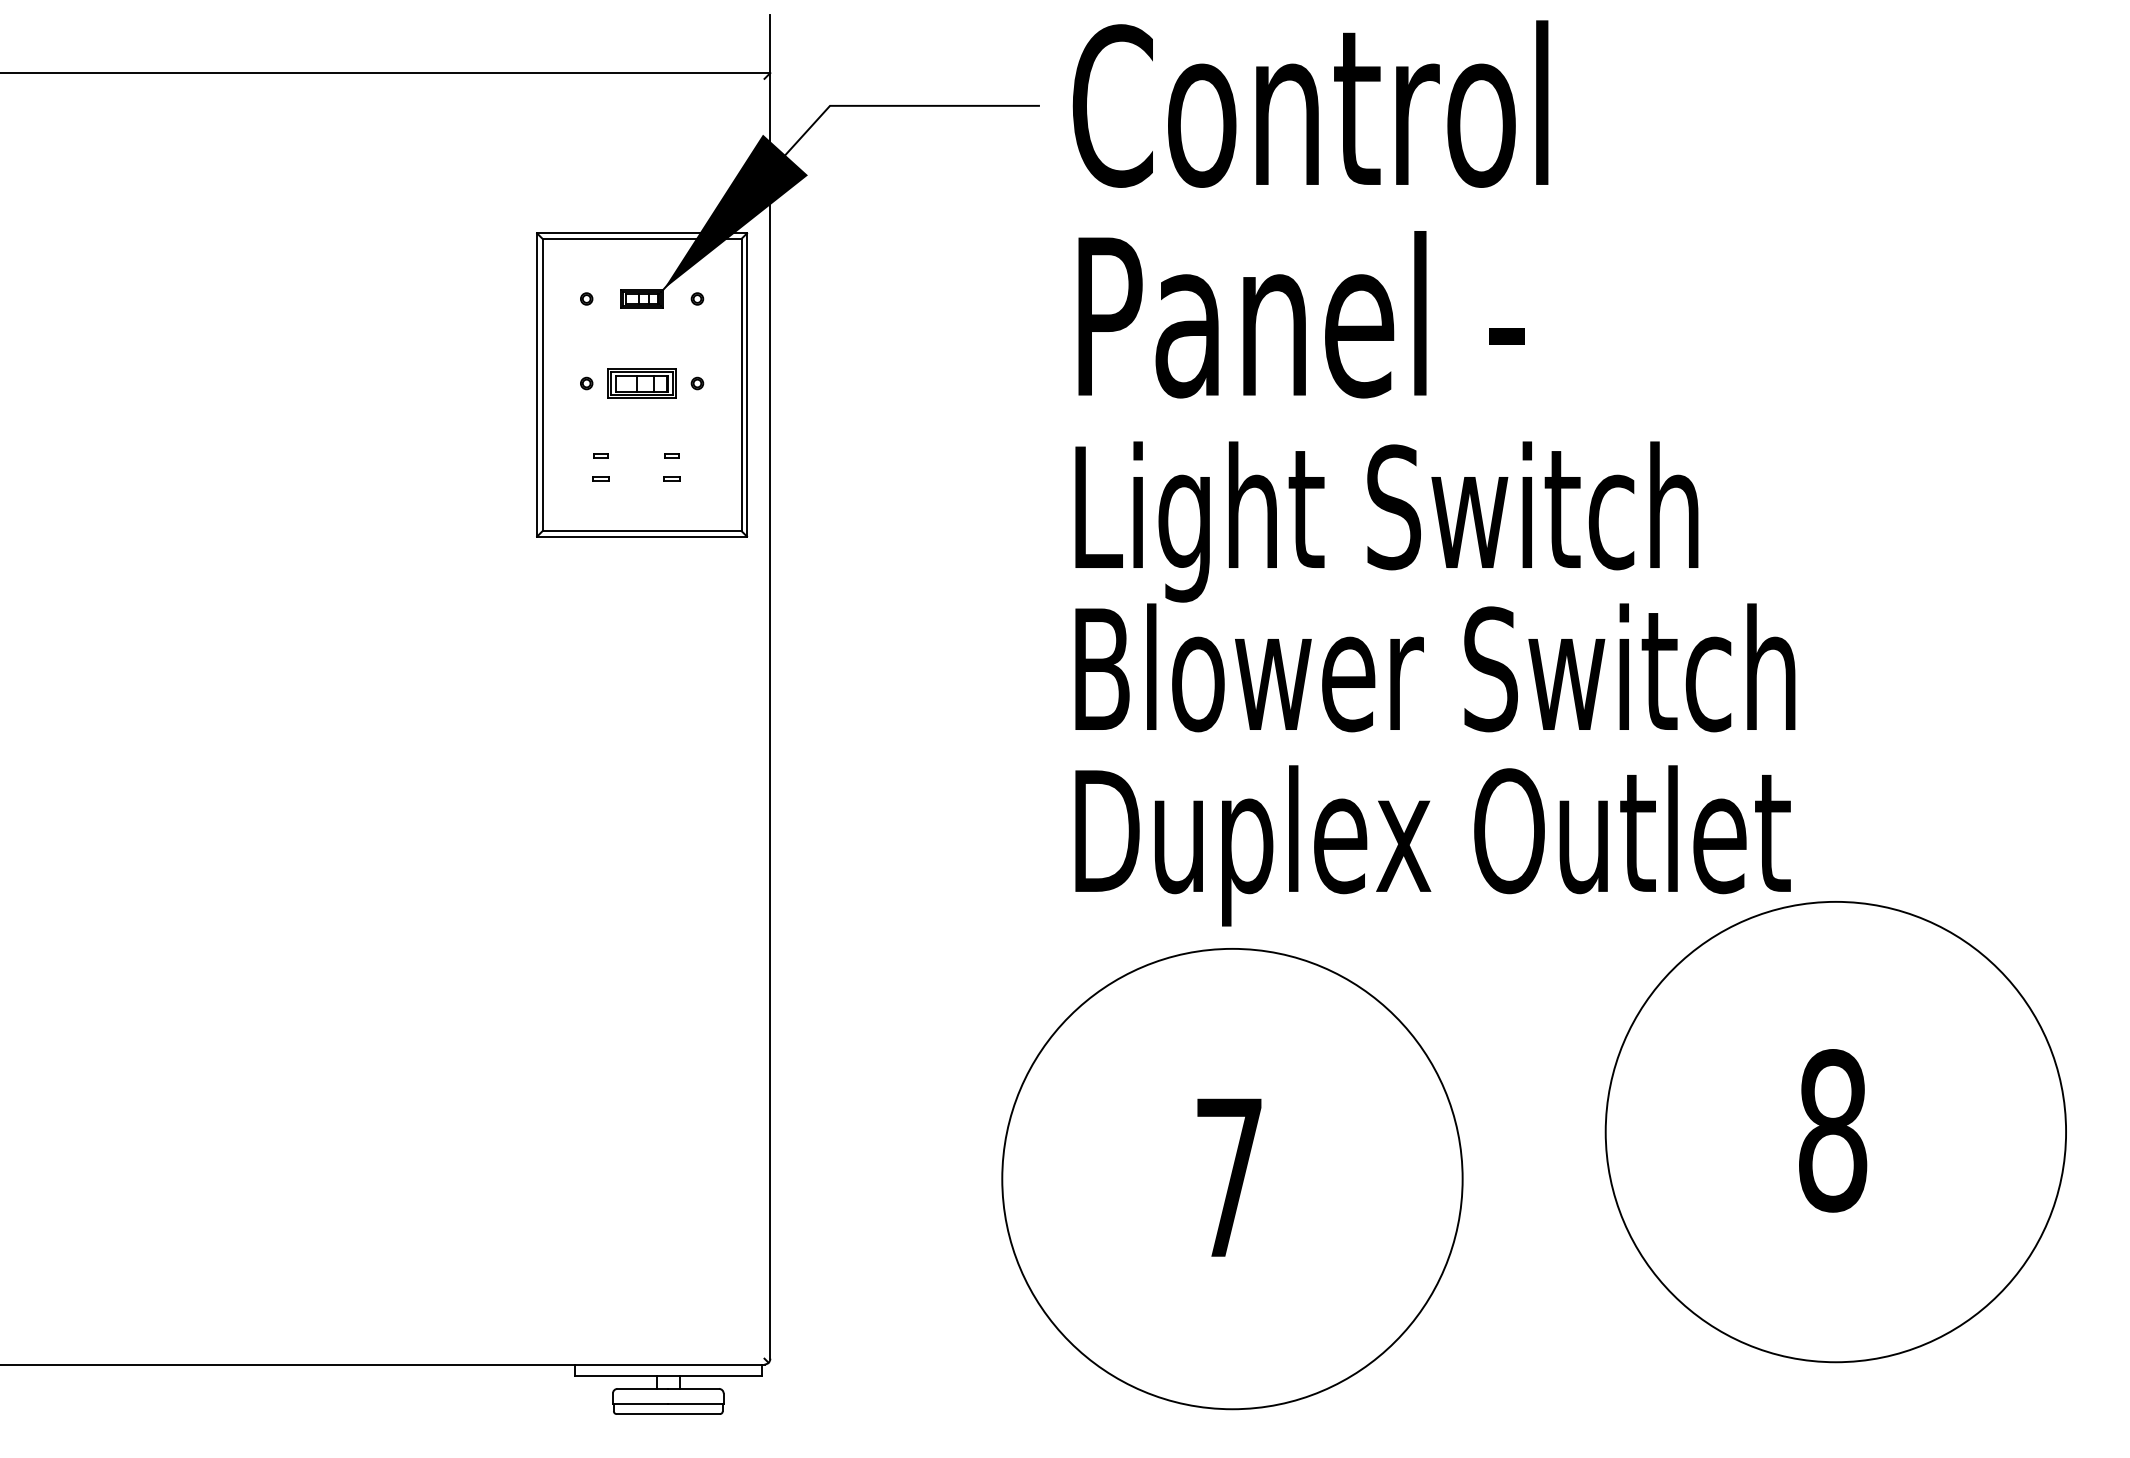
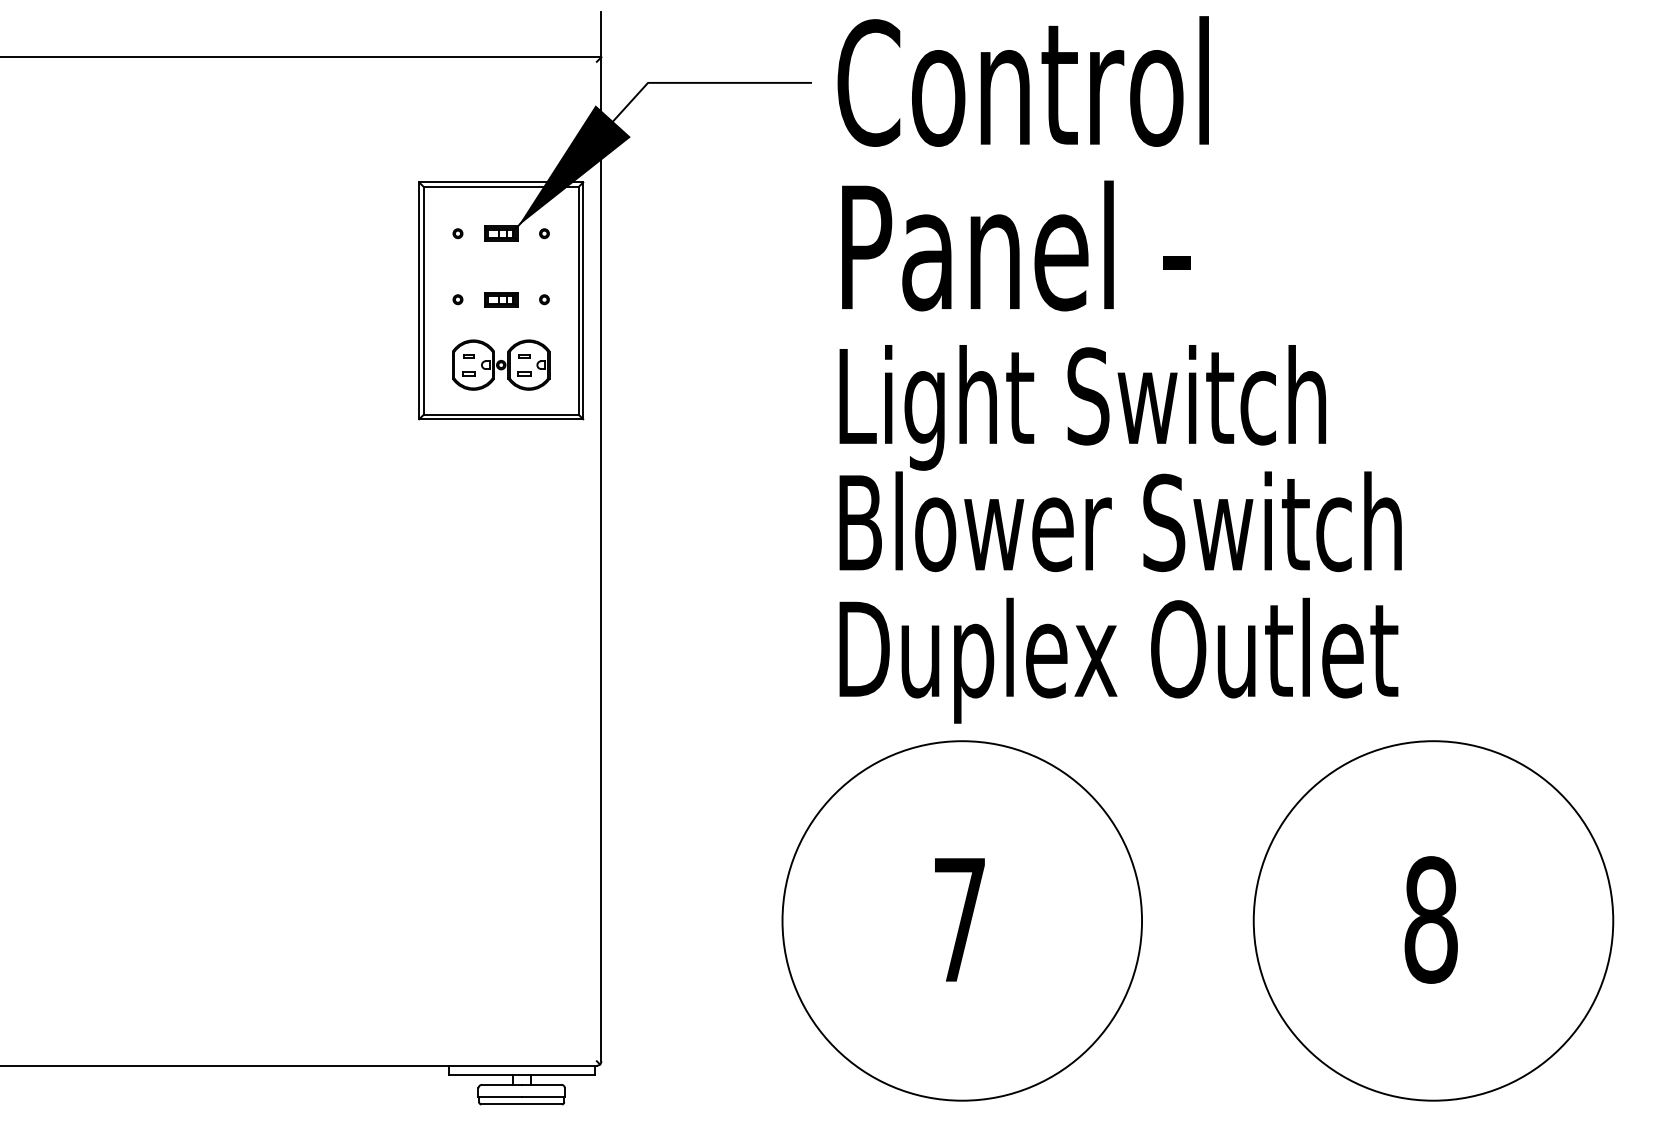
part: (641, 383) -> (500, 299), size x0.62
part: (641, 466) -> (500, 364), added
part: (1835, 1132) -> (1433, 921), moved

